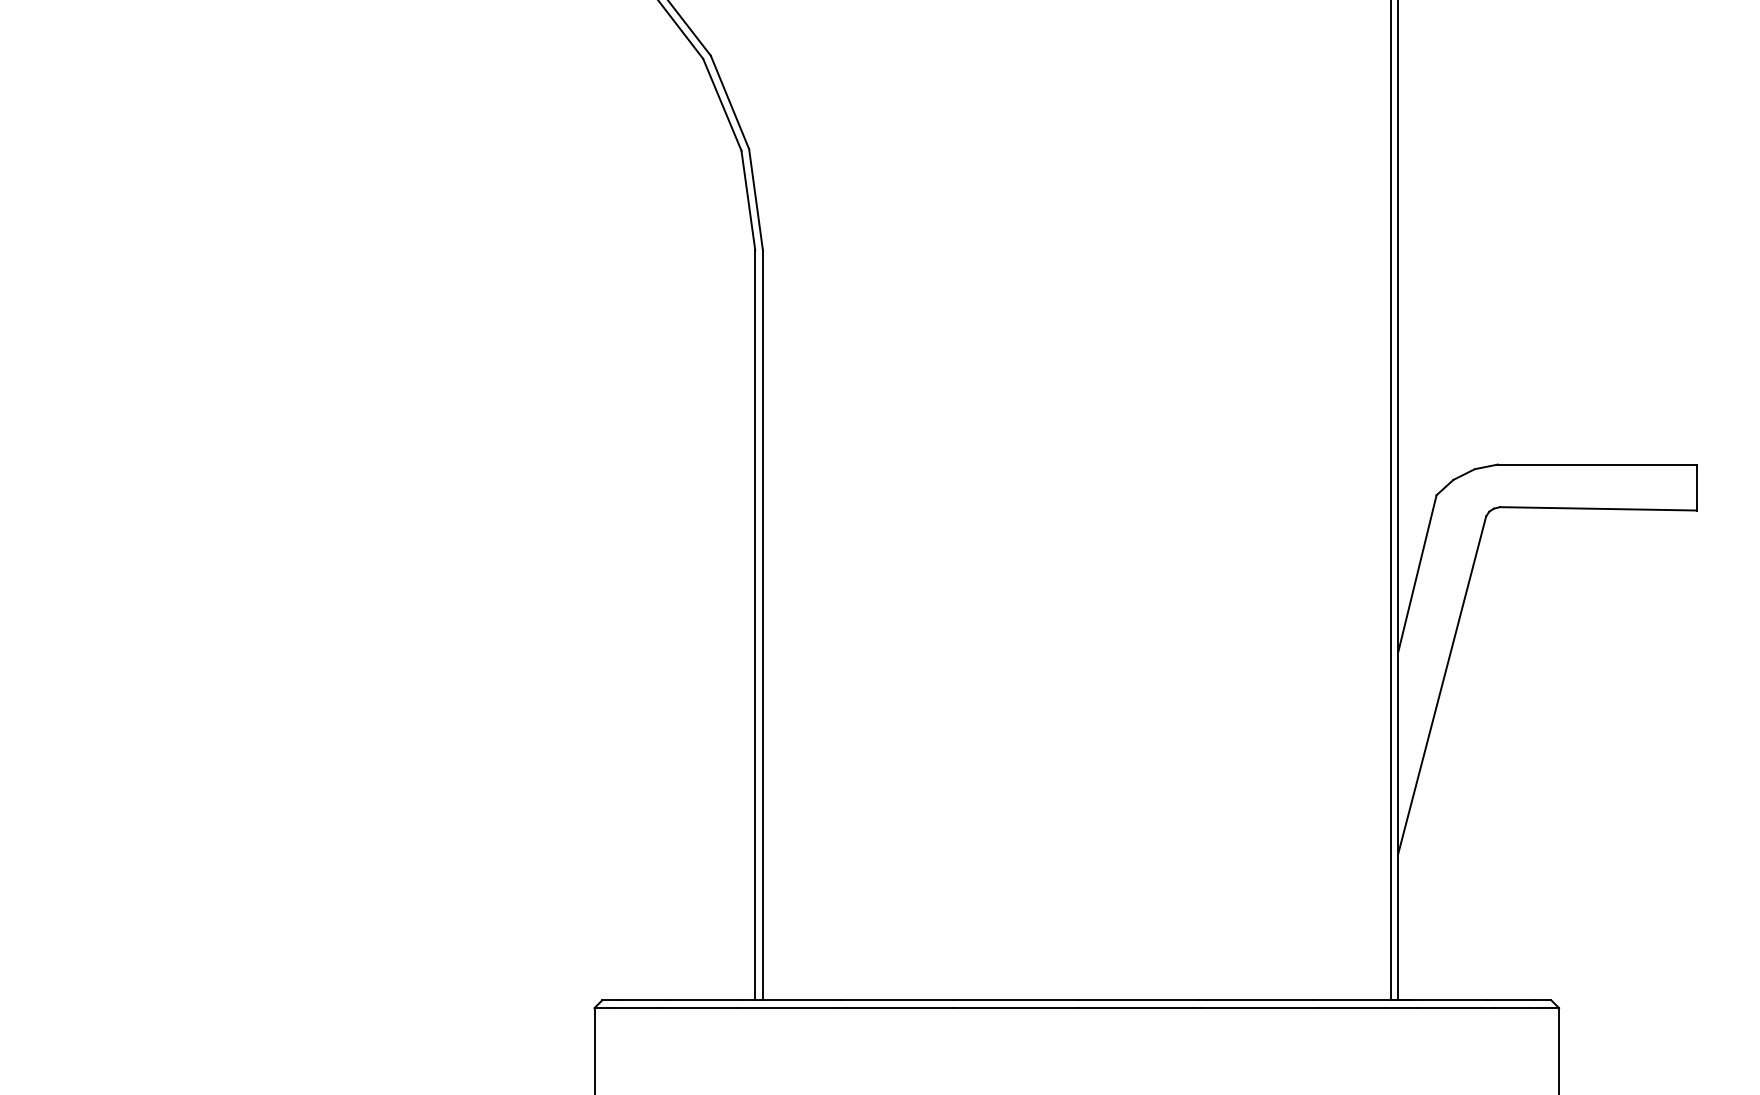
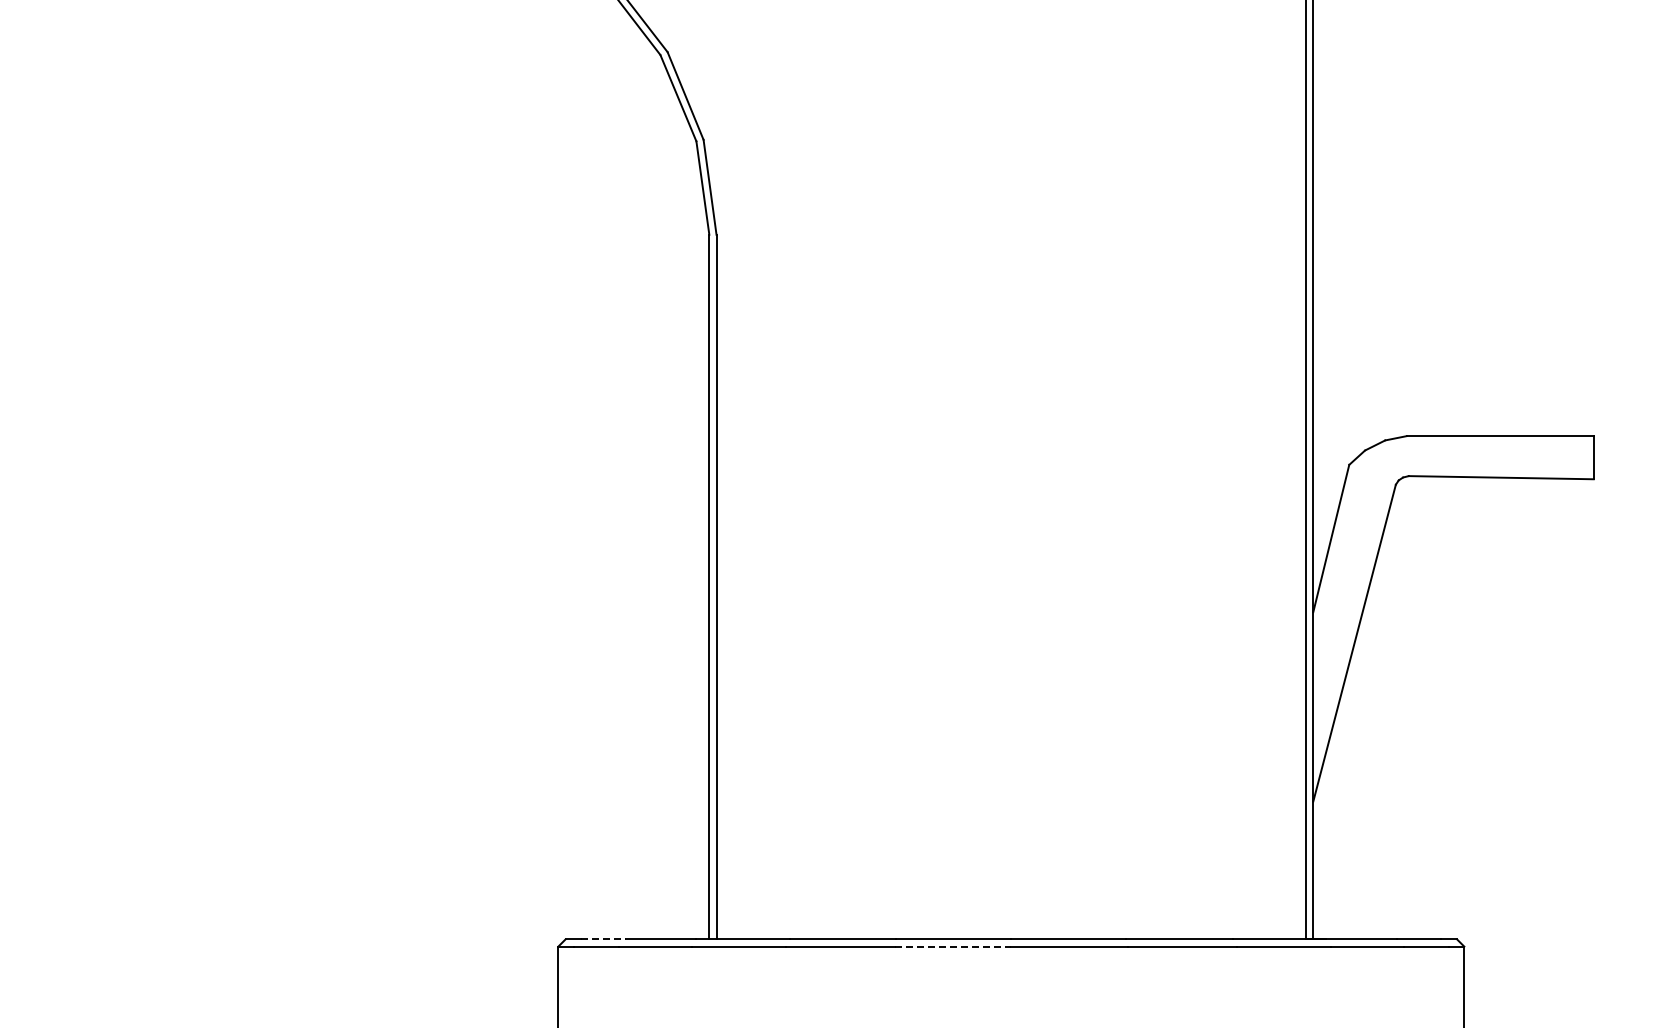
line: (643, 1000) -> (604, 939), solid -> dashed
line: (1015, 1007) -> (953, 946), solid -> dashed

